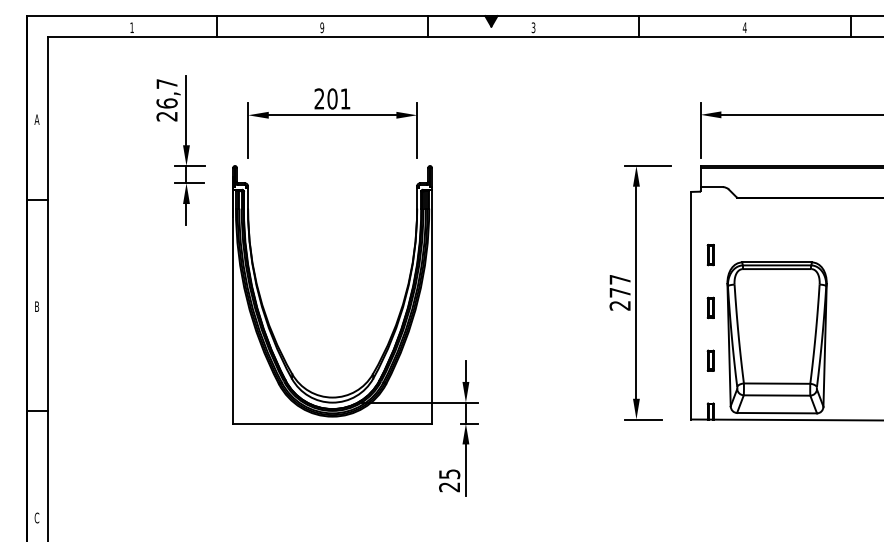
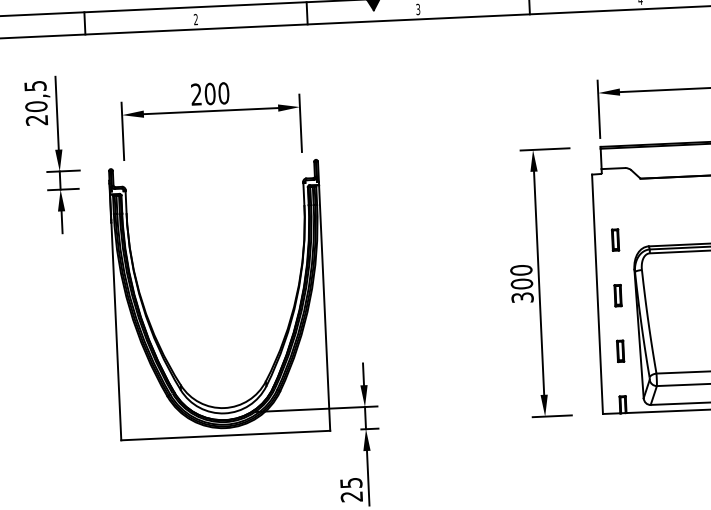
text: (322, 27) -> (196, 19), 9 -> 2
text: (166, 93) -> (35, 96), 26,7 -> 20,5
text: (345, 98) -> (223, 92), 201 -> 200
text: (619, 292) -> (521, 283), 277 -> 300

